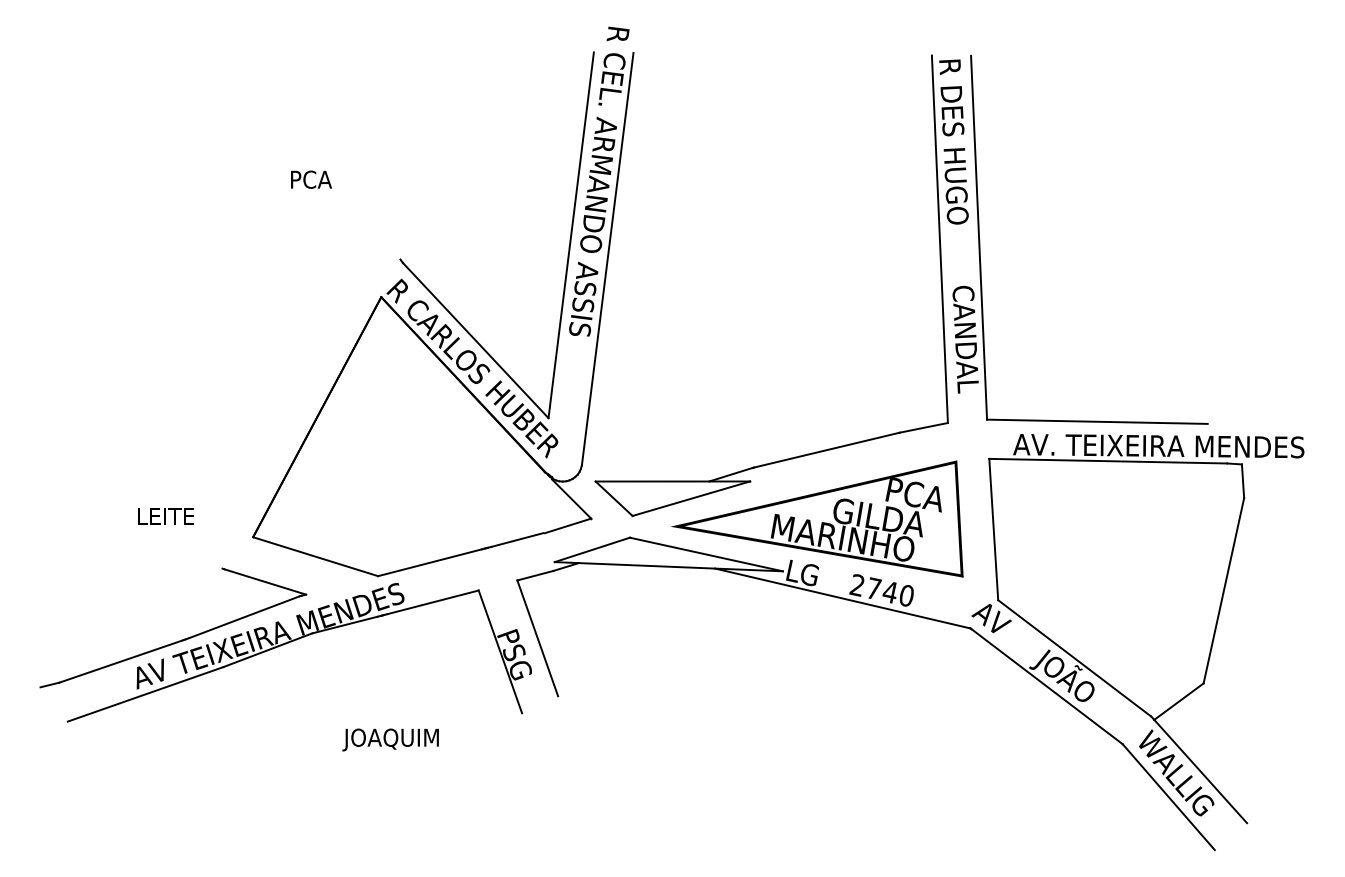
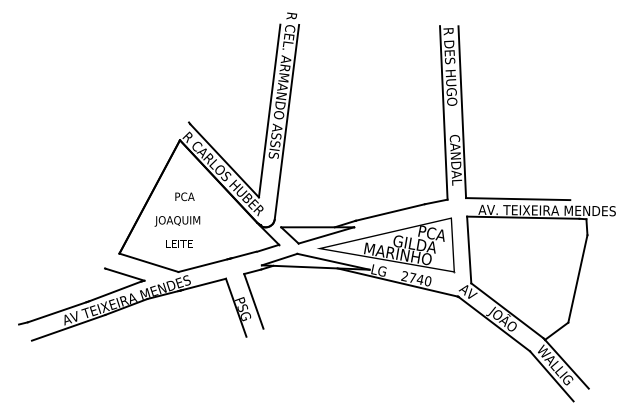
text: (310, 179) -> (184, 196), moved
text: (166, 515) -> (179, 243), moved
text: (390, 740) -> (177, 221), moved

